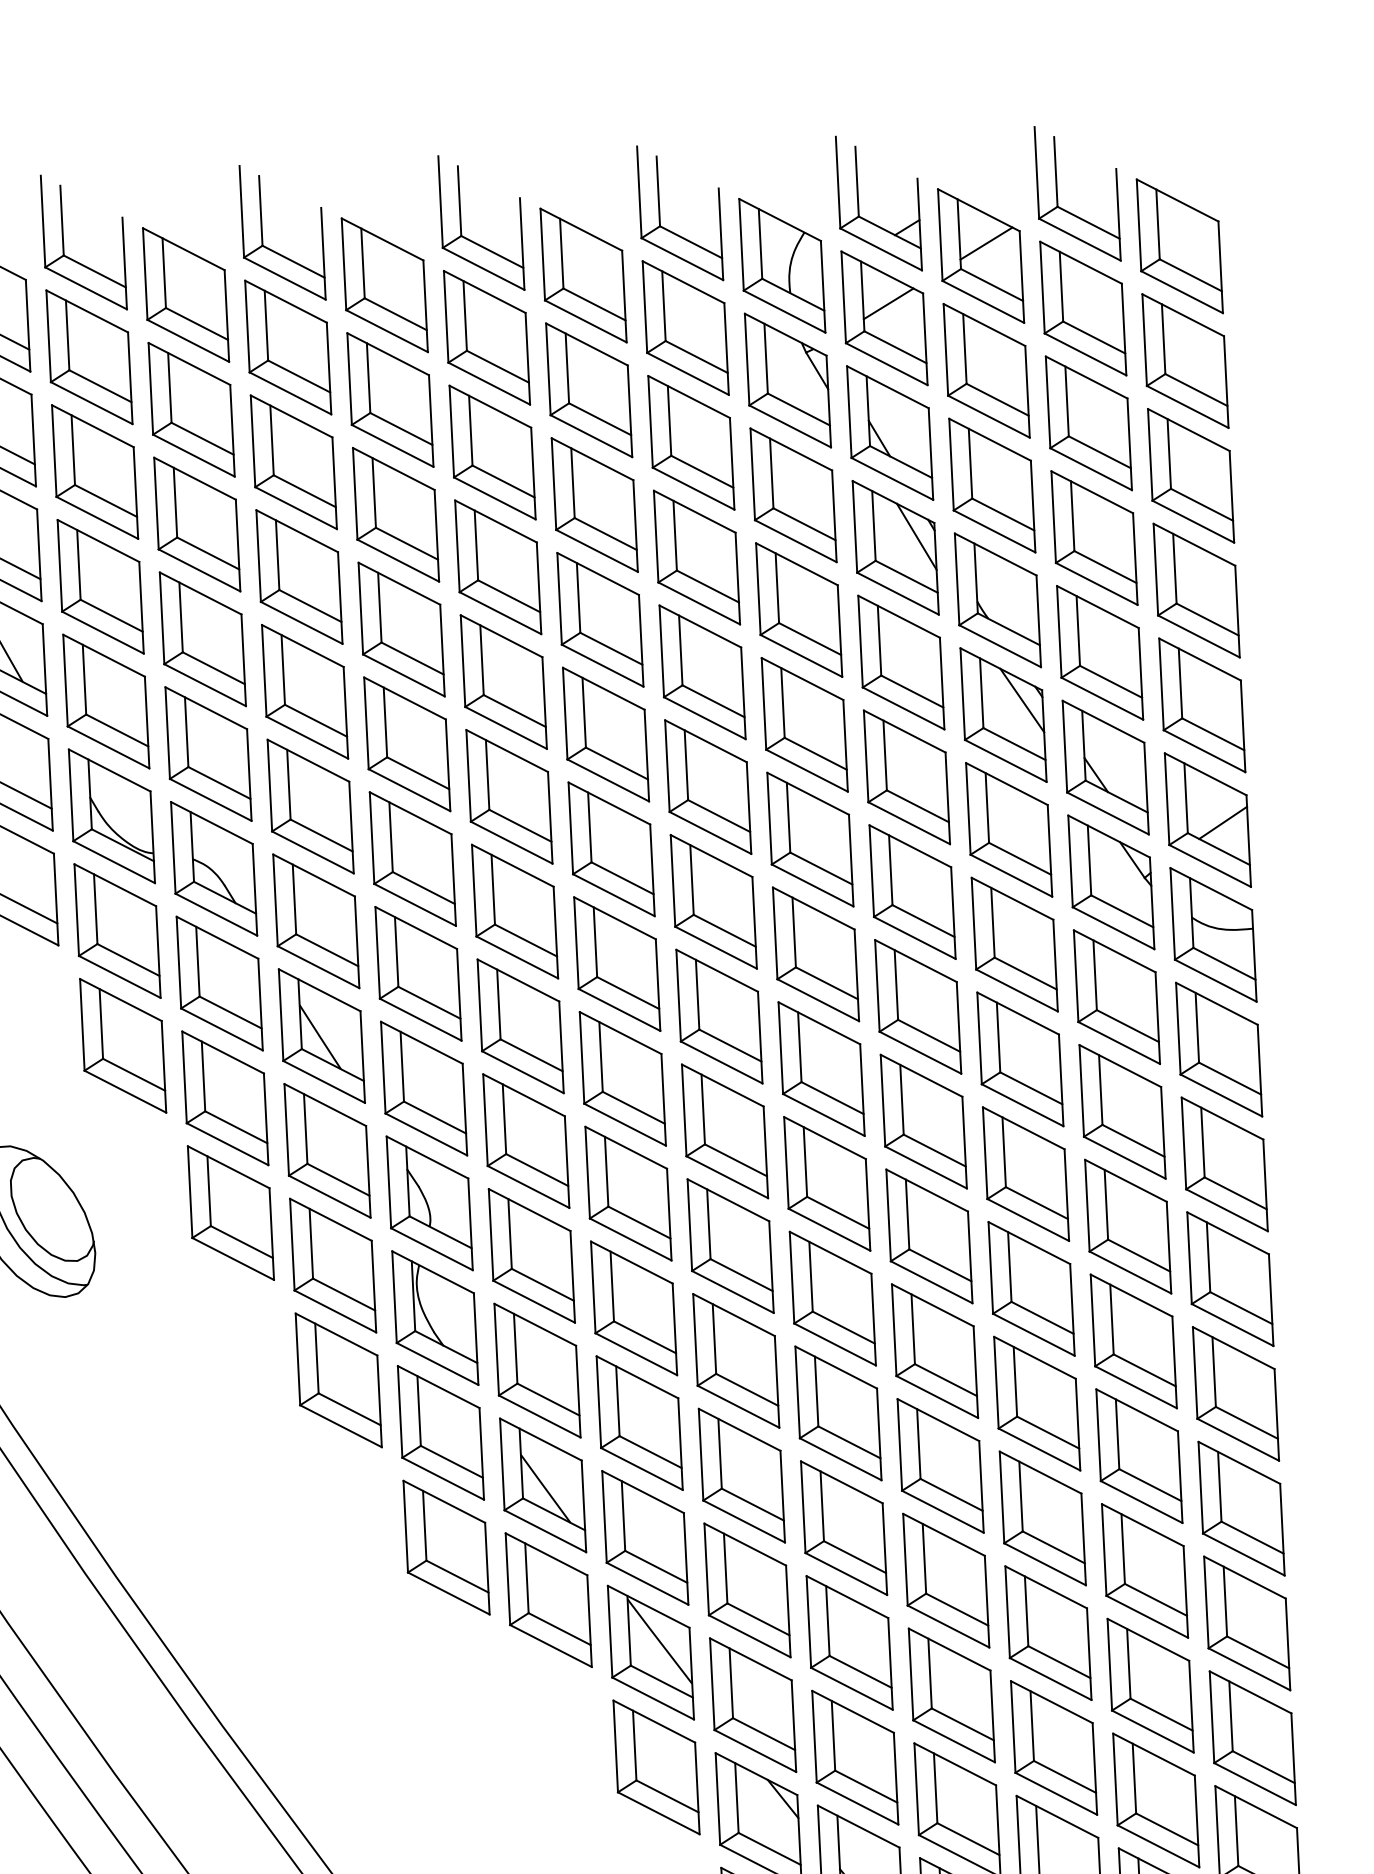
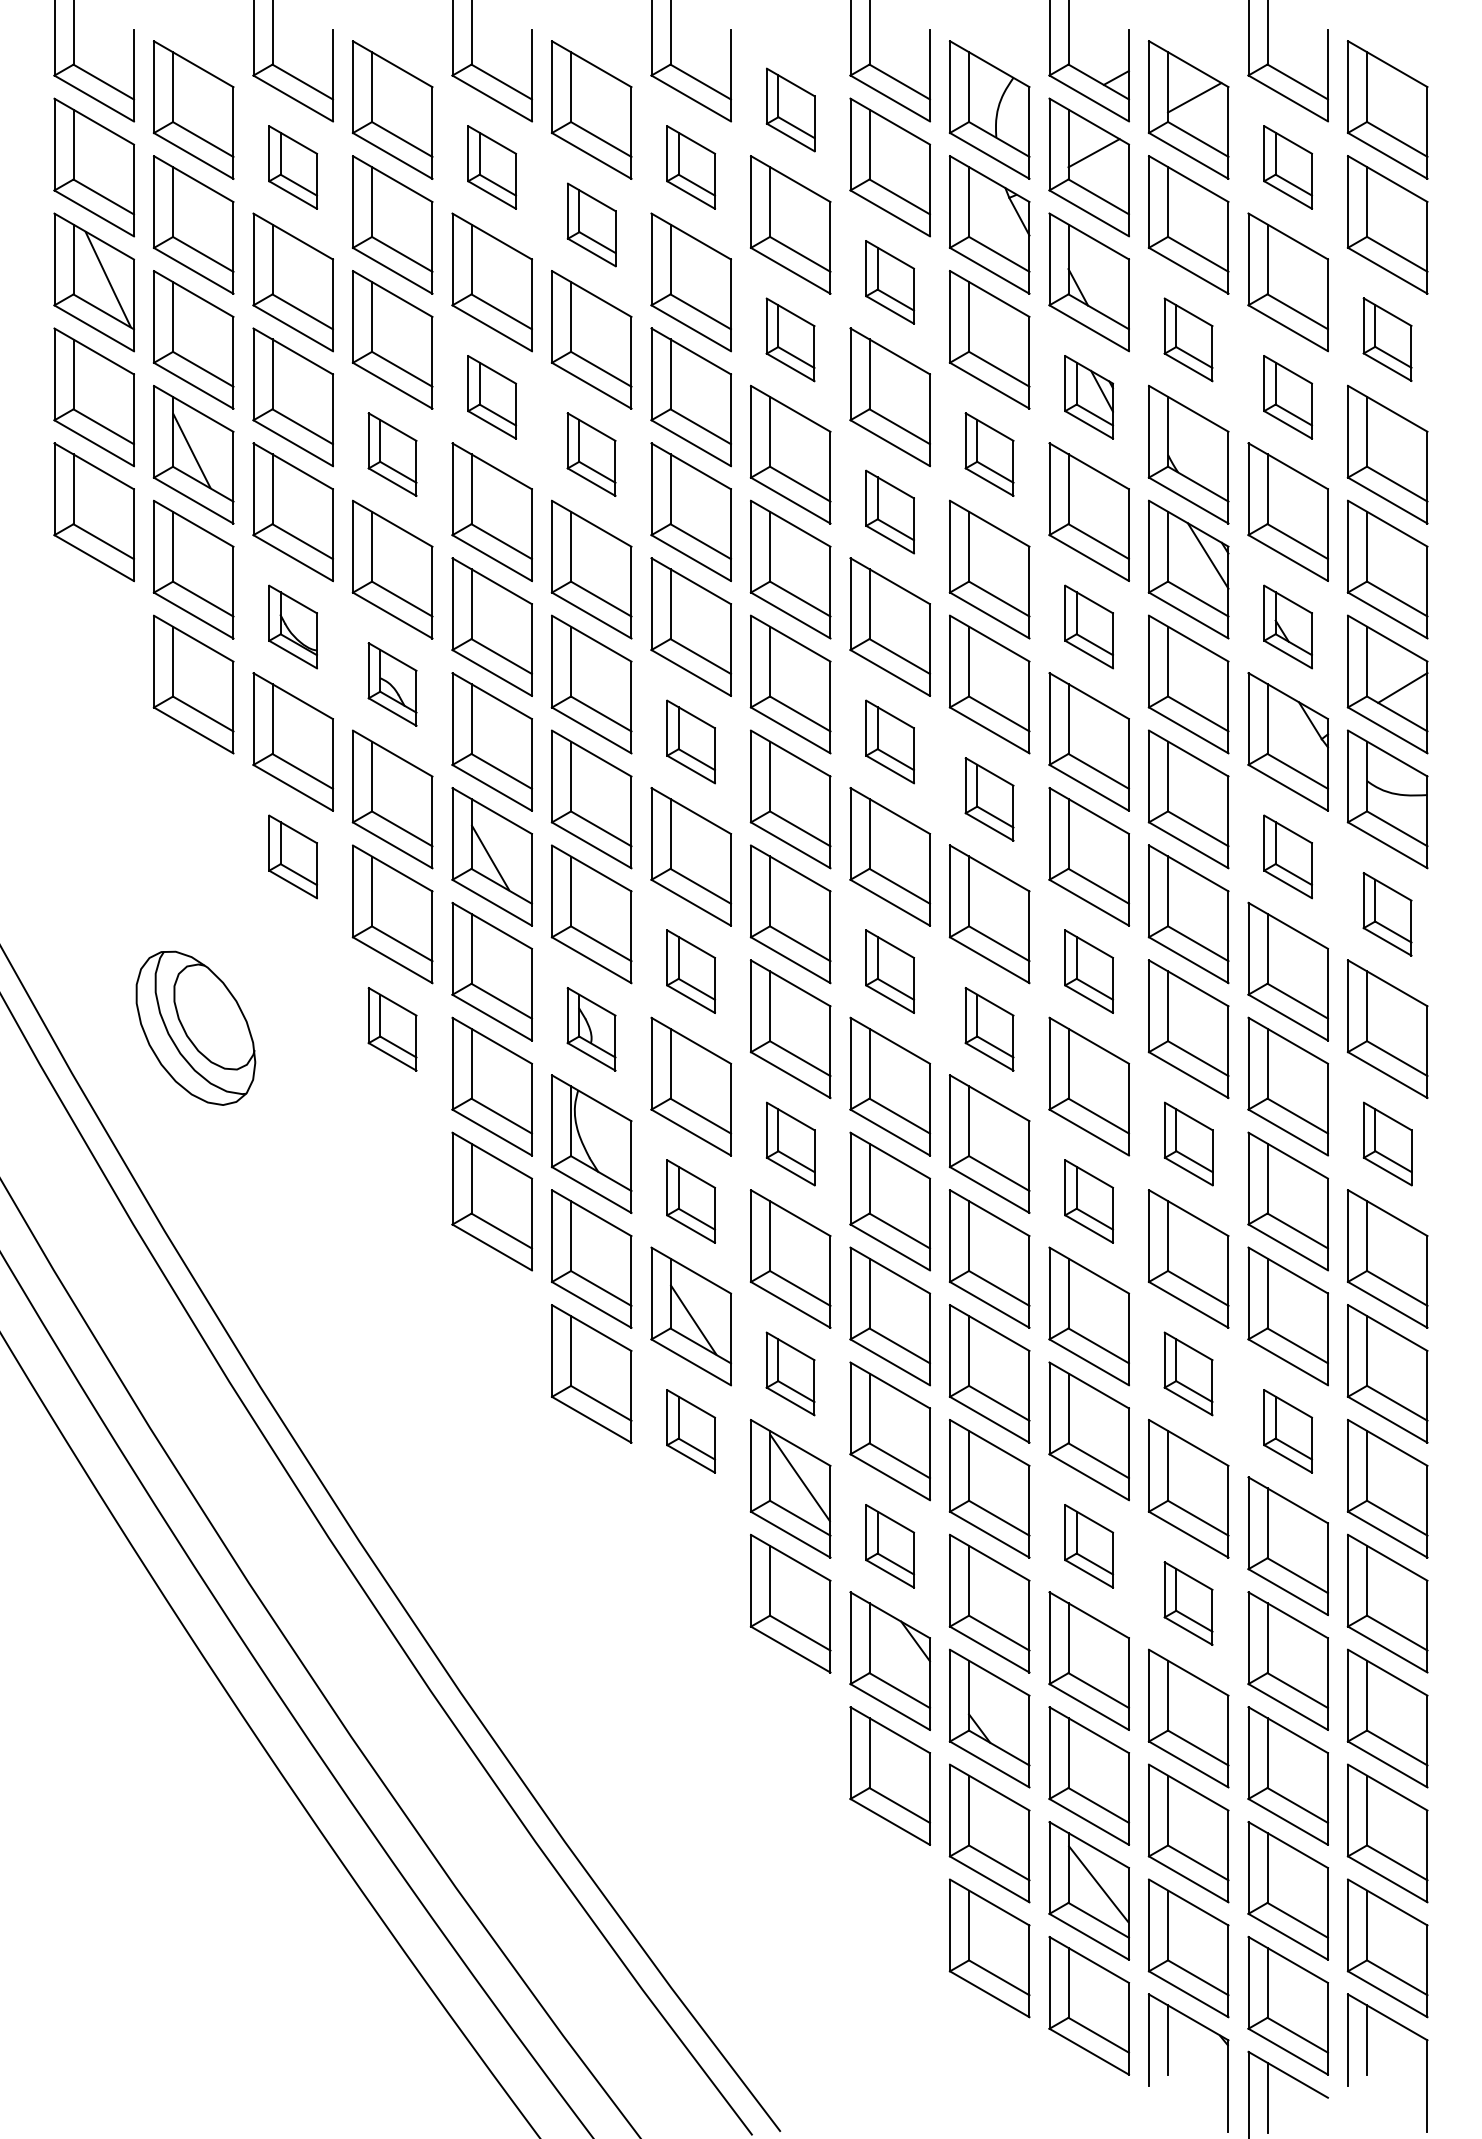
part: (583, 275) -> (790, 109), size x0.6
part: (1082, 308) -> (1287, 167), size x0.6
part: (486, 337) -> (690, 167), size x0.6
part: (287, 347) -> (491, 167), size x0.6
part: (88, 357) -> (292, 167), size x0.6
part: (390, 399) -> (591, 224), size x0.6
part: (690, 442) -> (889, 282), size x0.6
part: (1190, 475) -> (1387, 339), size x0.6
part: (992, 485) -> (1188, 339), size x0.6
part: (594, 504) -> (790, 339), size x0.6
part: (1093, 538) -> (1287, 397), size x0.6
part: (895, 548) -> (1088, 397), size x0.6
part: (298, 577) -> (491, 397), size x0.6
part: (798, 609) -> (989, 454), size x0.6
part: (401, 629) -> (591, 454), size x0.6
part: (202, 639) -> (392, 454), size x0.6
part: (701, 671) -> (889, 511), size x0.6
part: (1104, 767) -> (1287, 626), size x0.6
part: (906, 776) -> (1088, 626), size x0.6
part: (111, 815) -> (292, 626), size x0.6
part: (213, 868) -> (392, 684), size x0.6
part: (713, 901) -> (889, 741), size x0.6
part: (514, 911) -> (690, 741), size x0.6
part: (815, 954) -> (989, 799), size x0.6
part: (1116, 996) -> (1287, 856), size x0.6
part: (122, 1045) -> (292, 856), size x0.6
part: (1218, 1049) -> (1387, 914), size x0.6
part: (923, 1121) -> (1088, 971), size x0.6
part: (724, 1131) -> (889, 971), size x0.6
part: (525, 1140) -> (690, 971), size x0.6
part: (827, 1184) -> (989, 1029), size x0.6
part: (429, 1203) -> (591, 1029), size x0.6
part: (230, 1213) -> (392, 1029), size x0.6
part: (1230, 1278) -> (1387, 1143), size x0.6
part: (1031, 1288) -> (1188, 1143), size x0.6
part: (633, 1307) -> (790, 1143), size x0.6
part: (934, 1351) -> (1088, 1201), size x0.6
part: (536, 1370) -> (690, 1201), size x0.6
part: (1042, 1518) -> (1188, 1373), size x0.6
part: (645, 1537) -> (790, 1373), size x0.6
part: (1144, 1571) -> (1287, 1431), size x0.6
part: (548, 1600) -> (690, 1431), size x0.6
part: (951, 1695) -> (1088, 1546), size x0.6
part: (752, 1705) -> (889, 1546), size x0.6
part: (1053, 1747) -> (1188, 1603), size x0.6

